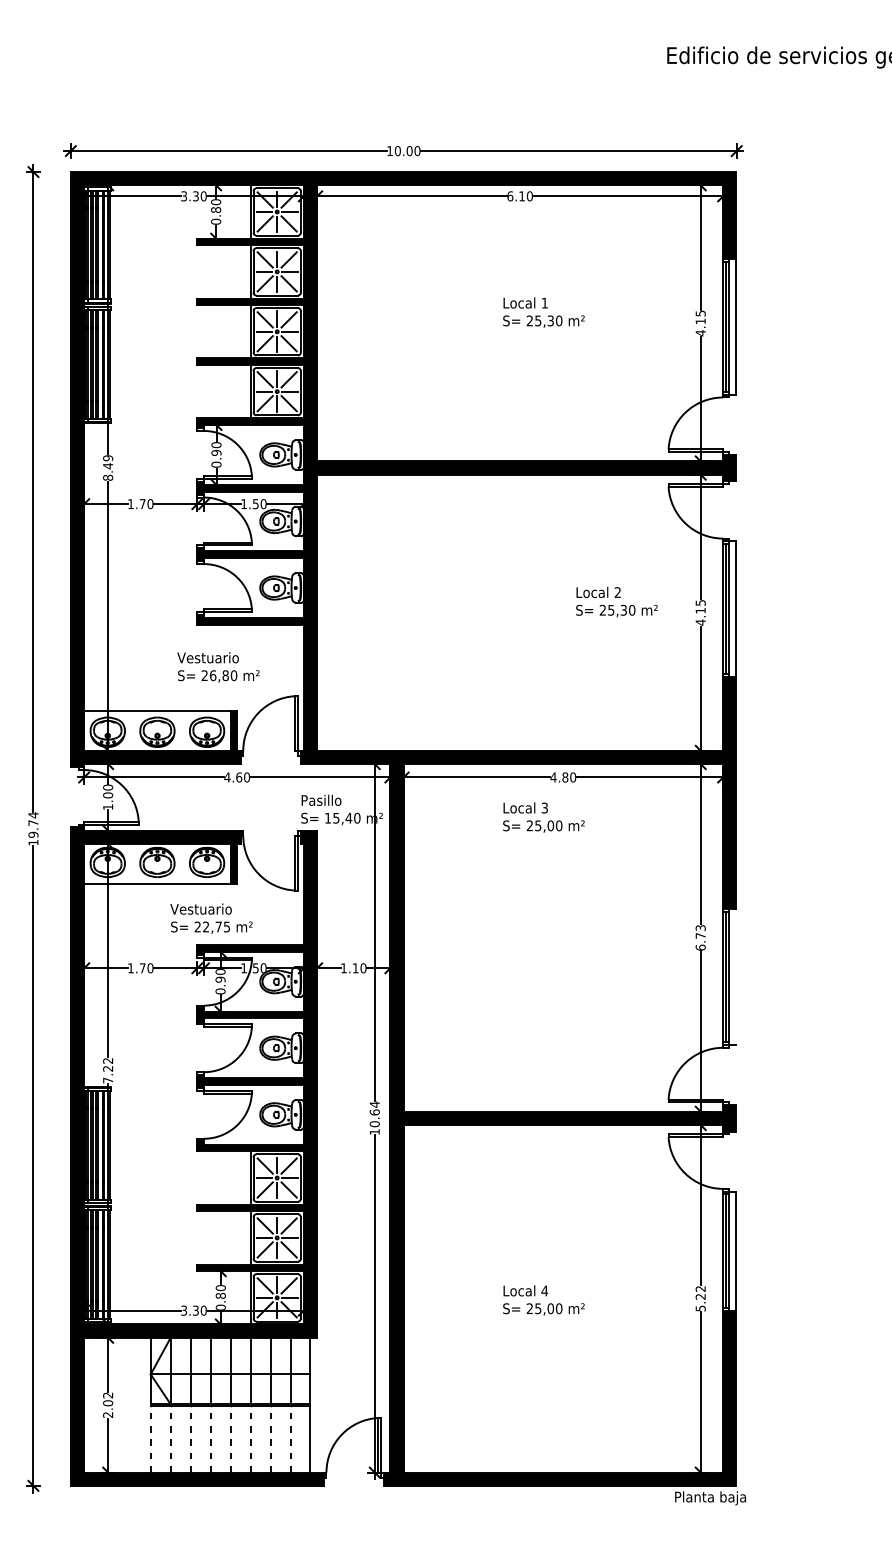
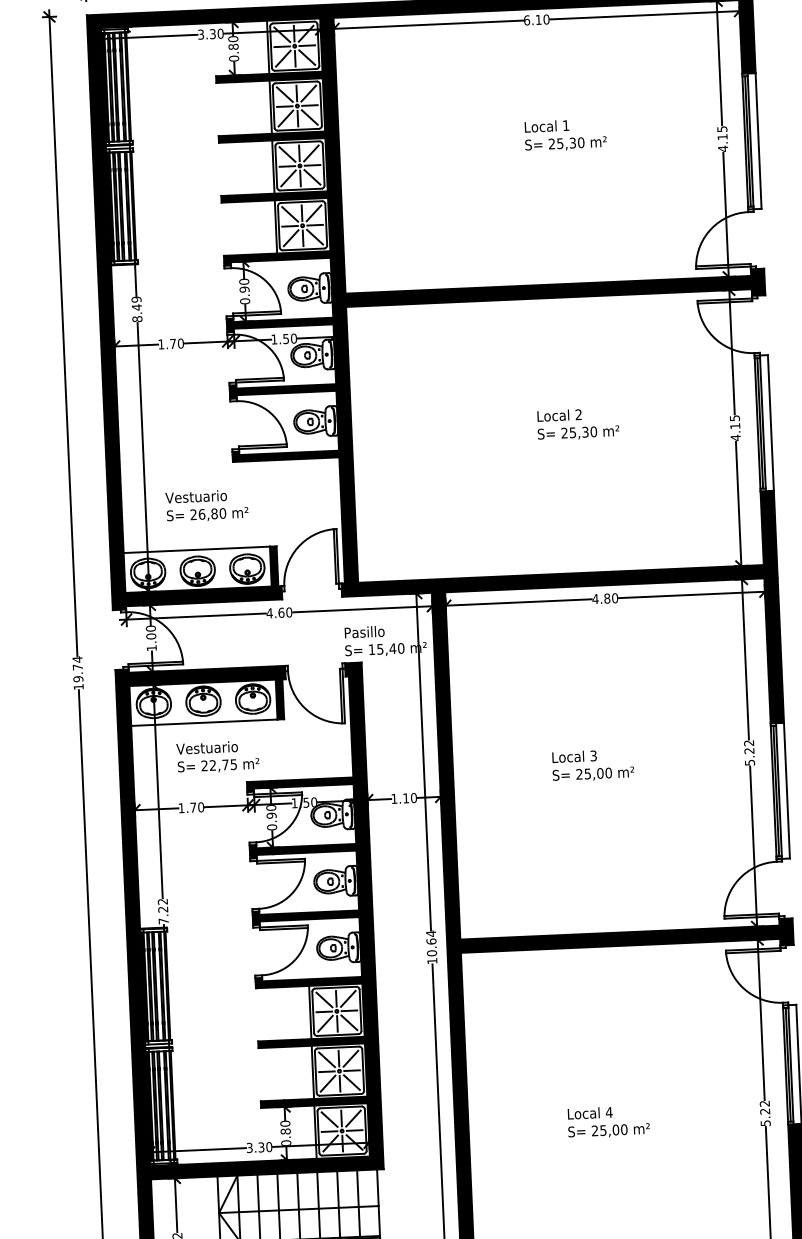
text: (616, 601) -> (577, 423), moved
text: (218, 667) -> (207, 506), moved
text: (543, 817) -> (592, 765), moved
text: (211, 918) -> (217, 756), moved
text: (700, 937) -> (749, 752), 6.73 -> 5.22
line: (736, 977) -> (786, 790), added

